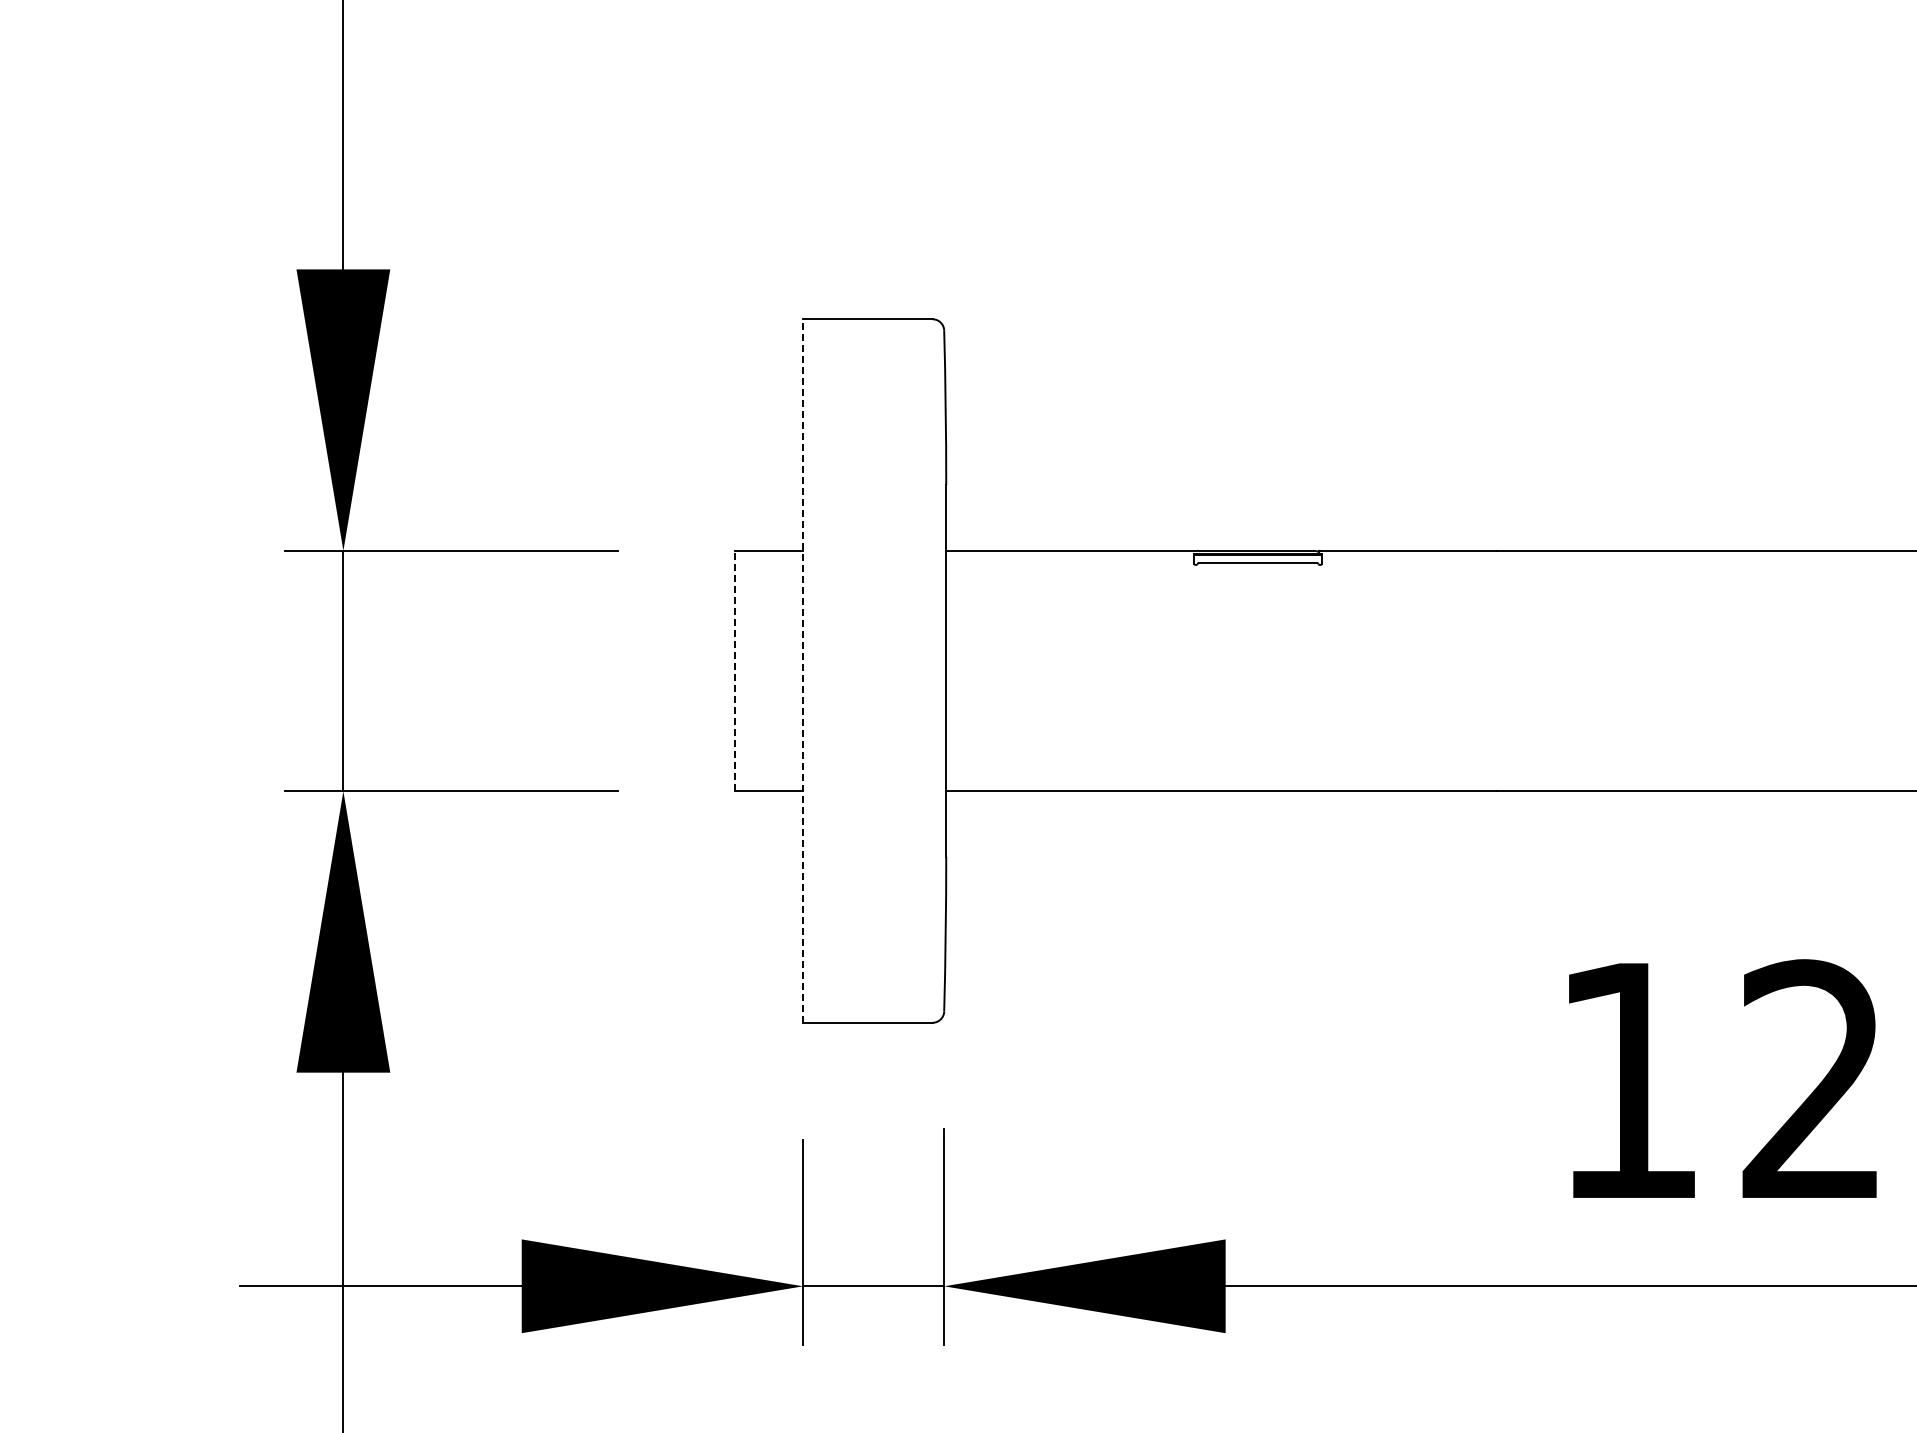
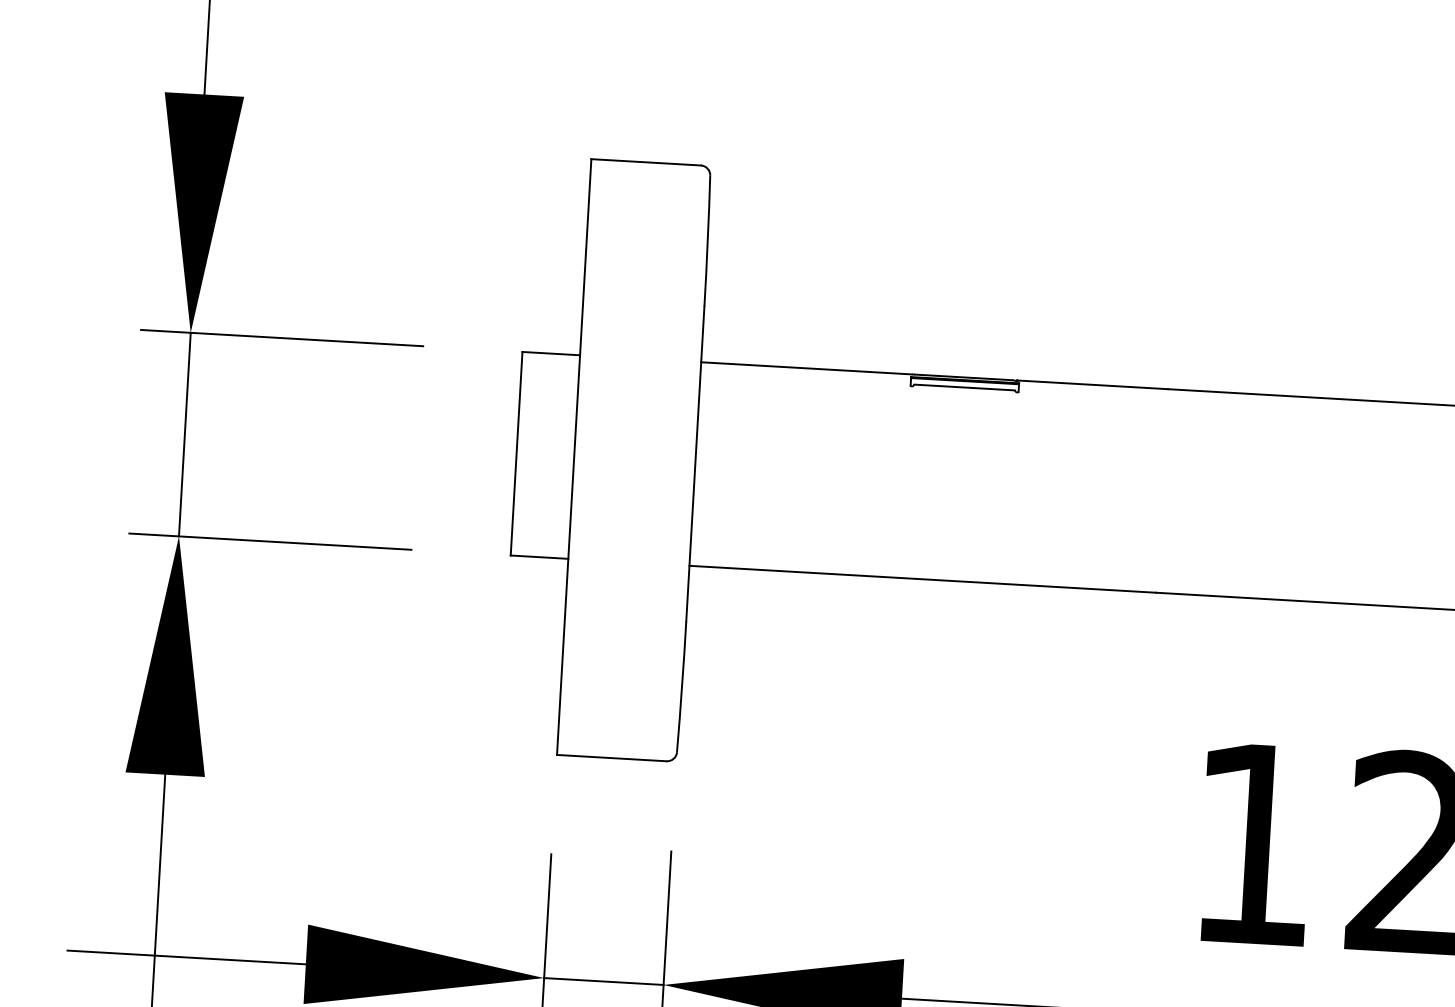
line: (735, 670) -> (516, 453), dashed -> solid
line: (803, 671) -> (574, 457), dashed -> solid

